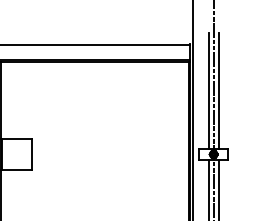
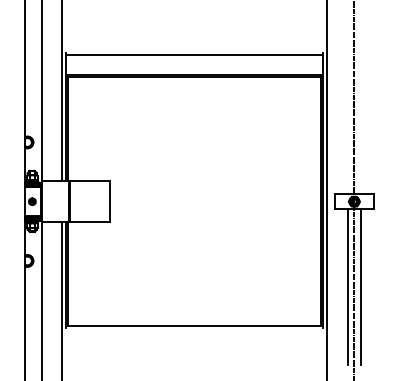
line: (208, 91) -> (347, 116), removed
line: (218, 91) -> (361, 116), removed

